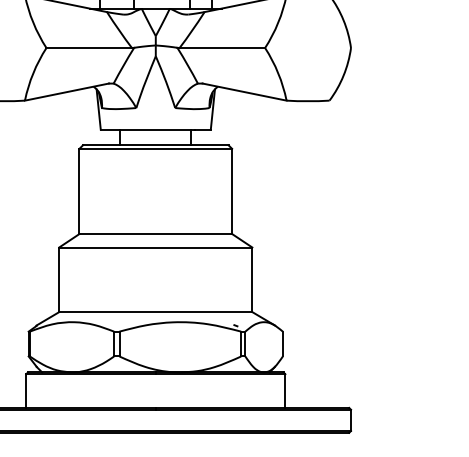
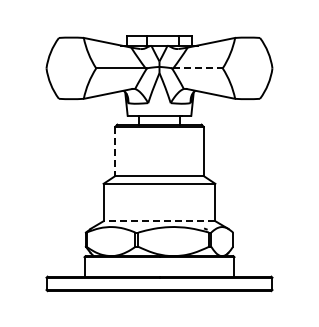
line: (223, 48) -> (198, 68), solid -> dashed
line: (79, 191) -> (115, 151), solid -> dashed
line: (155, 312) -> (159, 221), solid -> dashed

